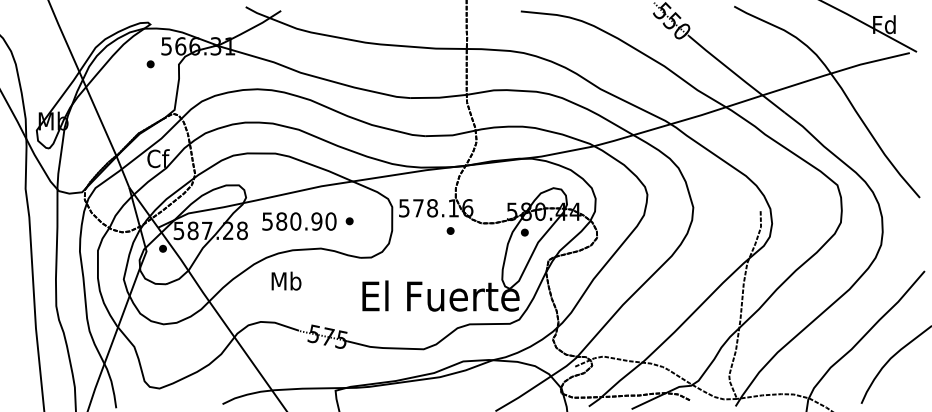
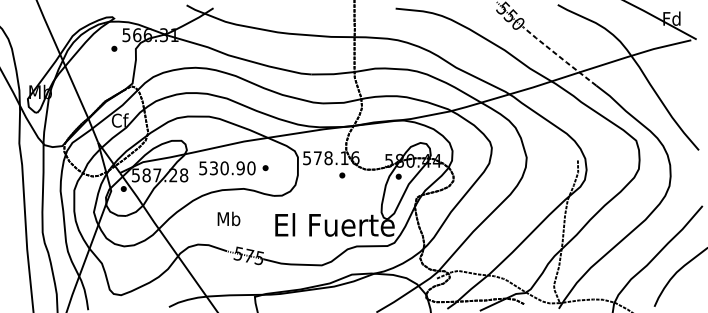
line: (736, 74) -> (559, 56), solid -> dashed
text: (281, 221) -> (213, 168), 580.90 -> 530.90
text: (286, 280) -> (228, 218), moved

